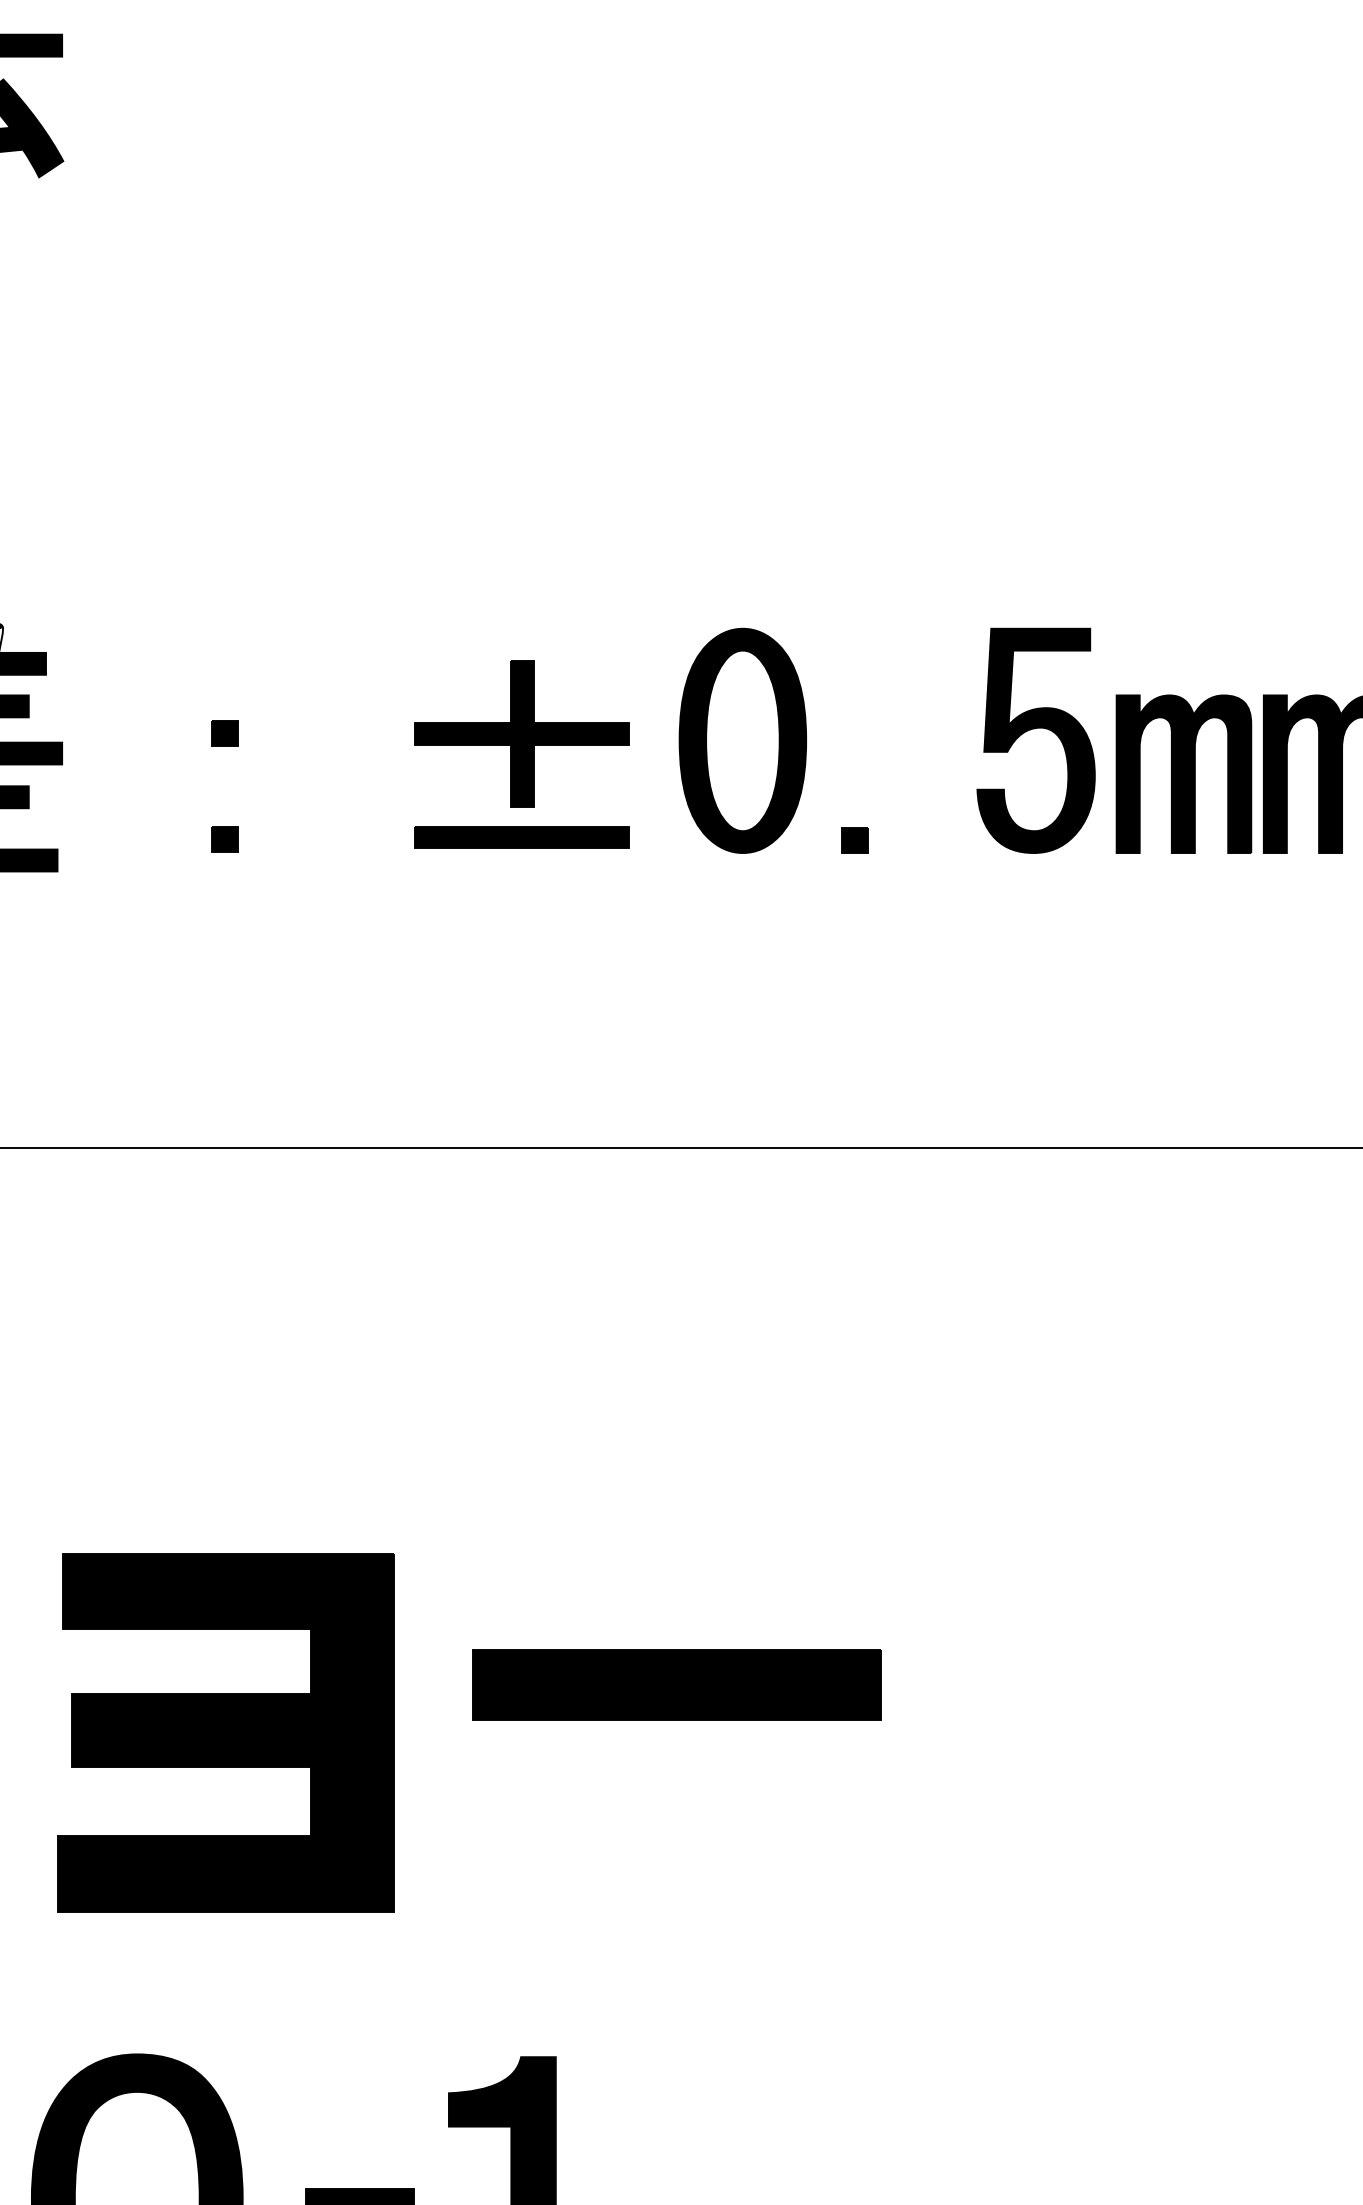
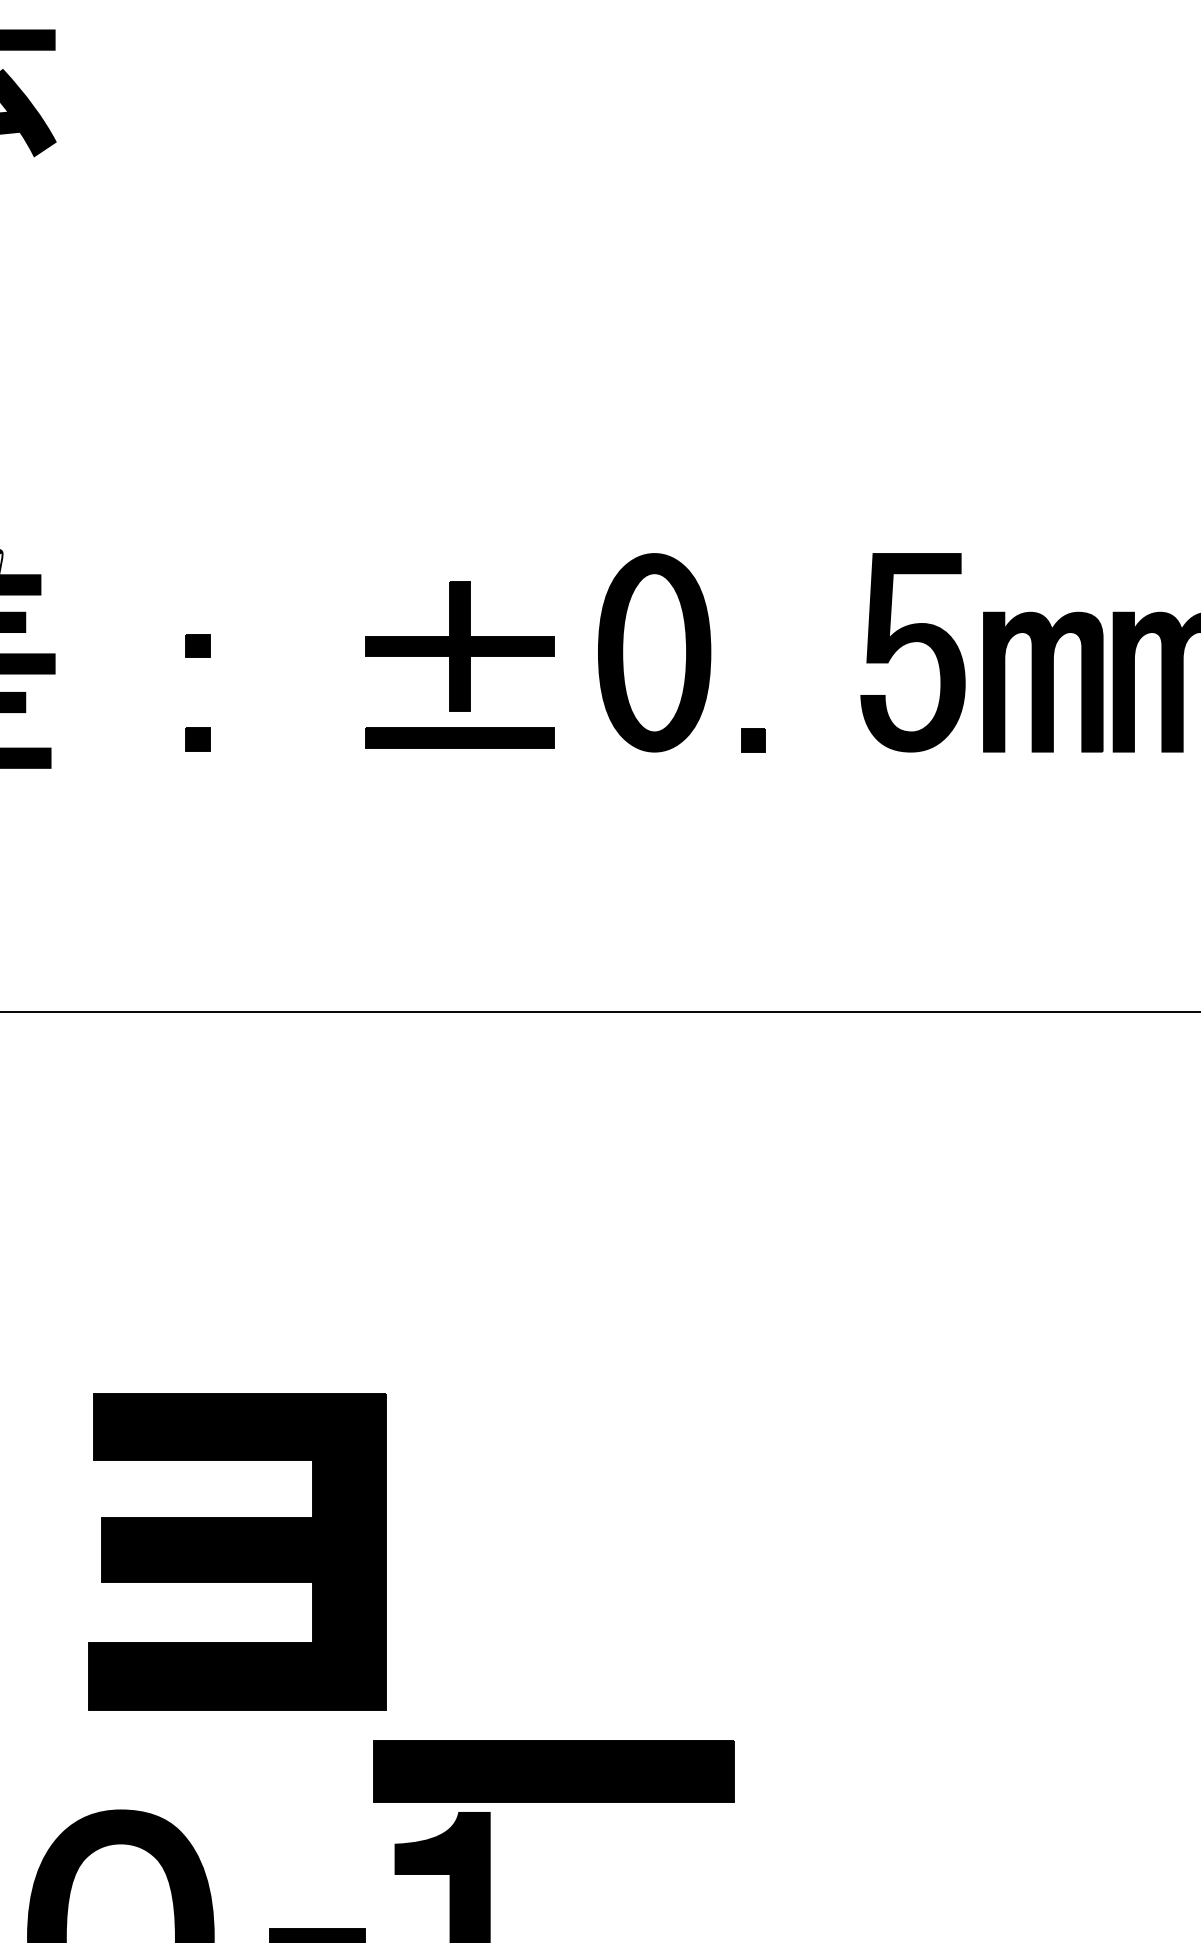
part: (676, 1684) -> (552, 1770), moved
part: (225, 1732) -> (237, 1551), moved

